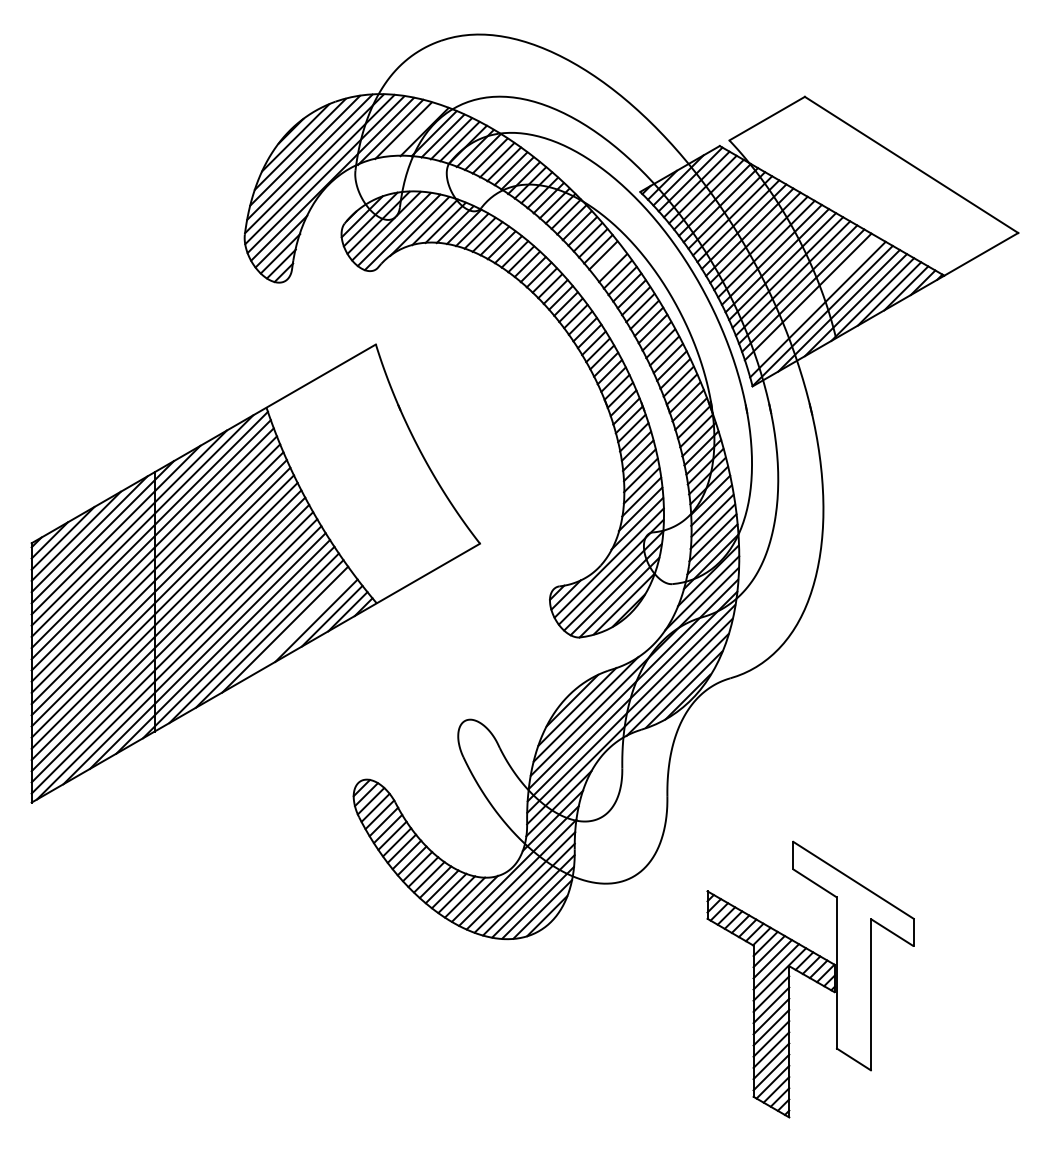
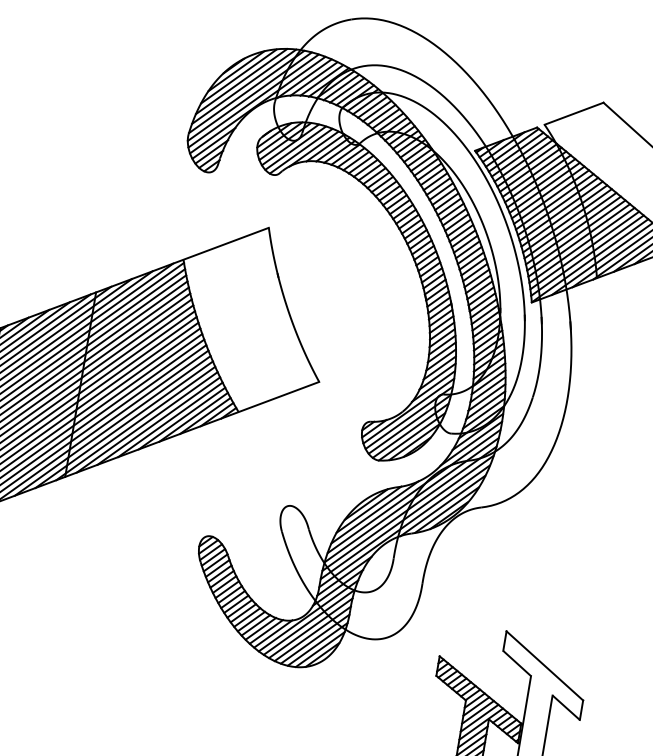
line: (414, 130) -> (321, 80), added
line: (608, 261) -> (444, 196), added
line: (812, 302) -> (584, 249), added
line: (300, 625) -> (181, 418), added

